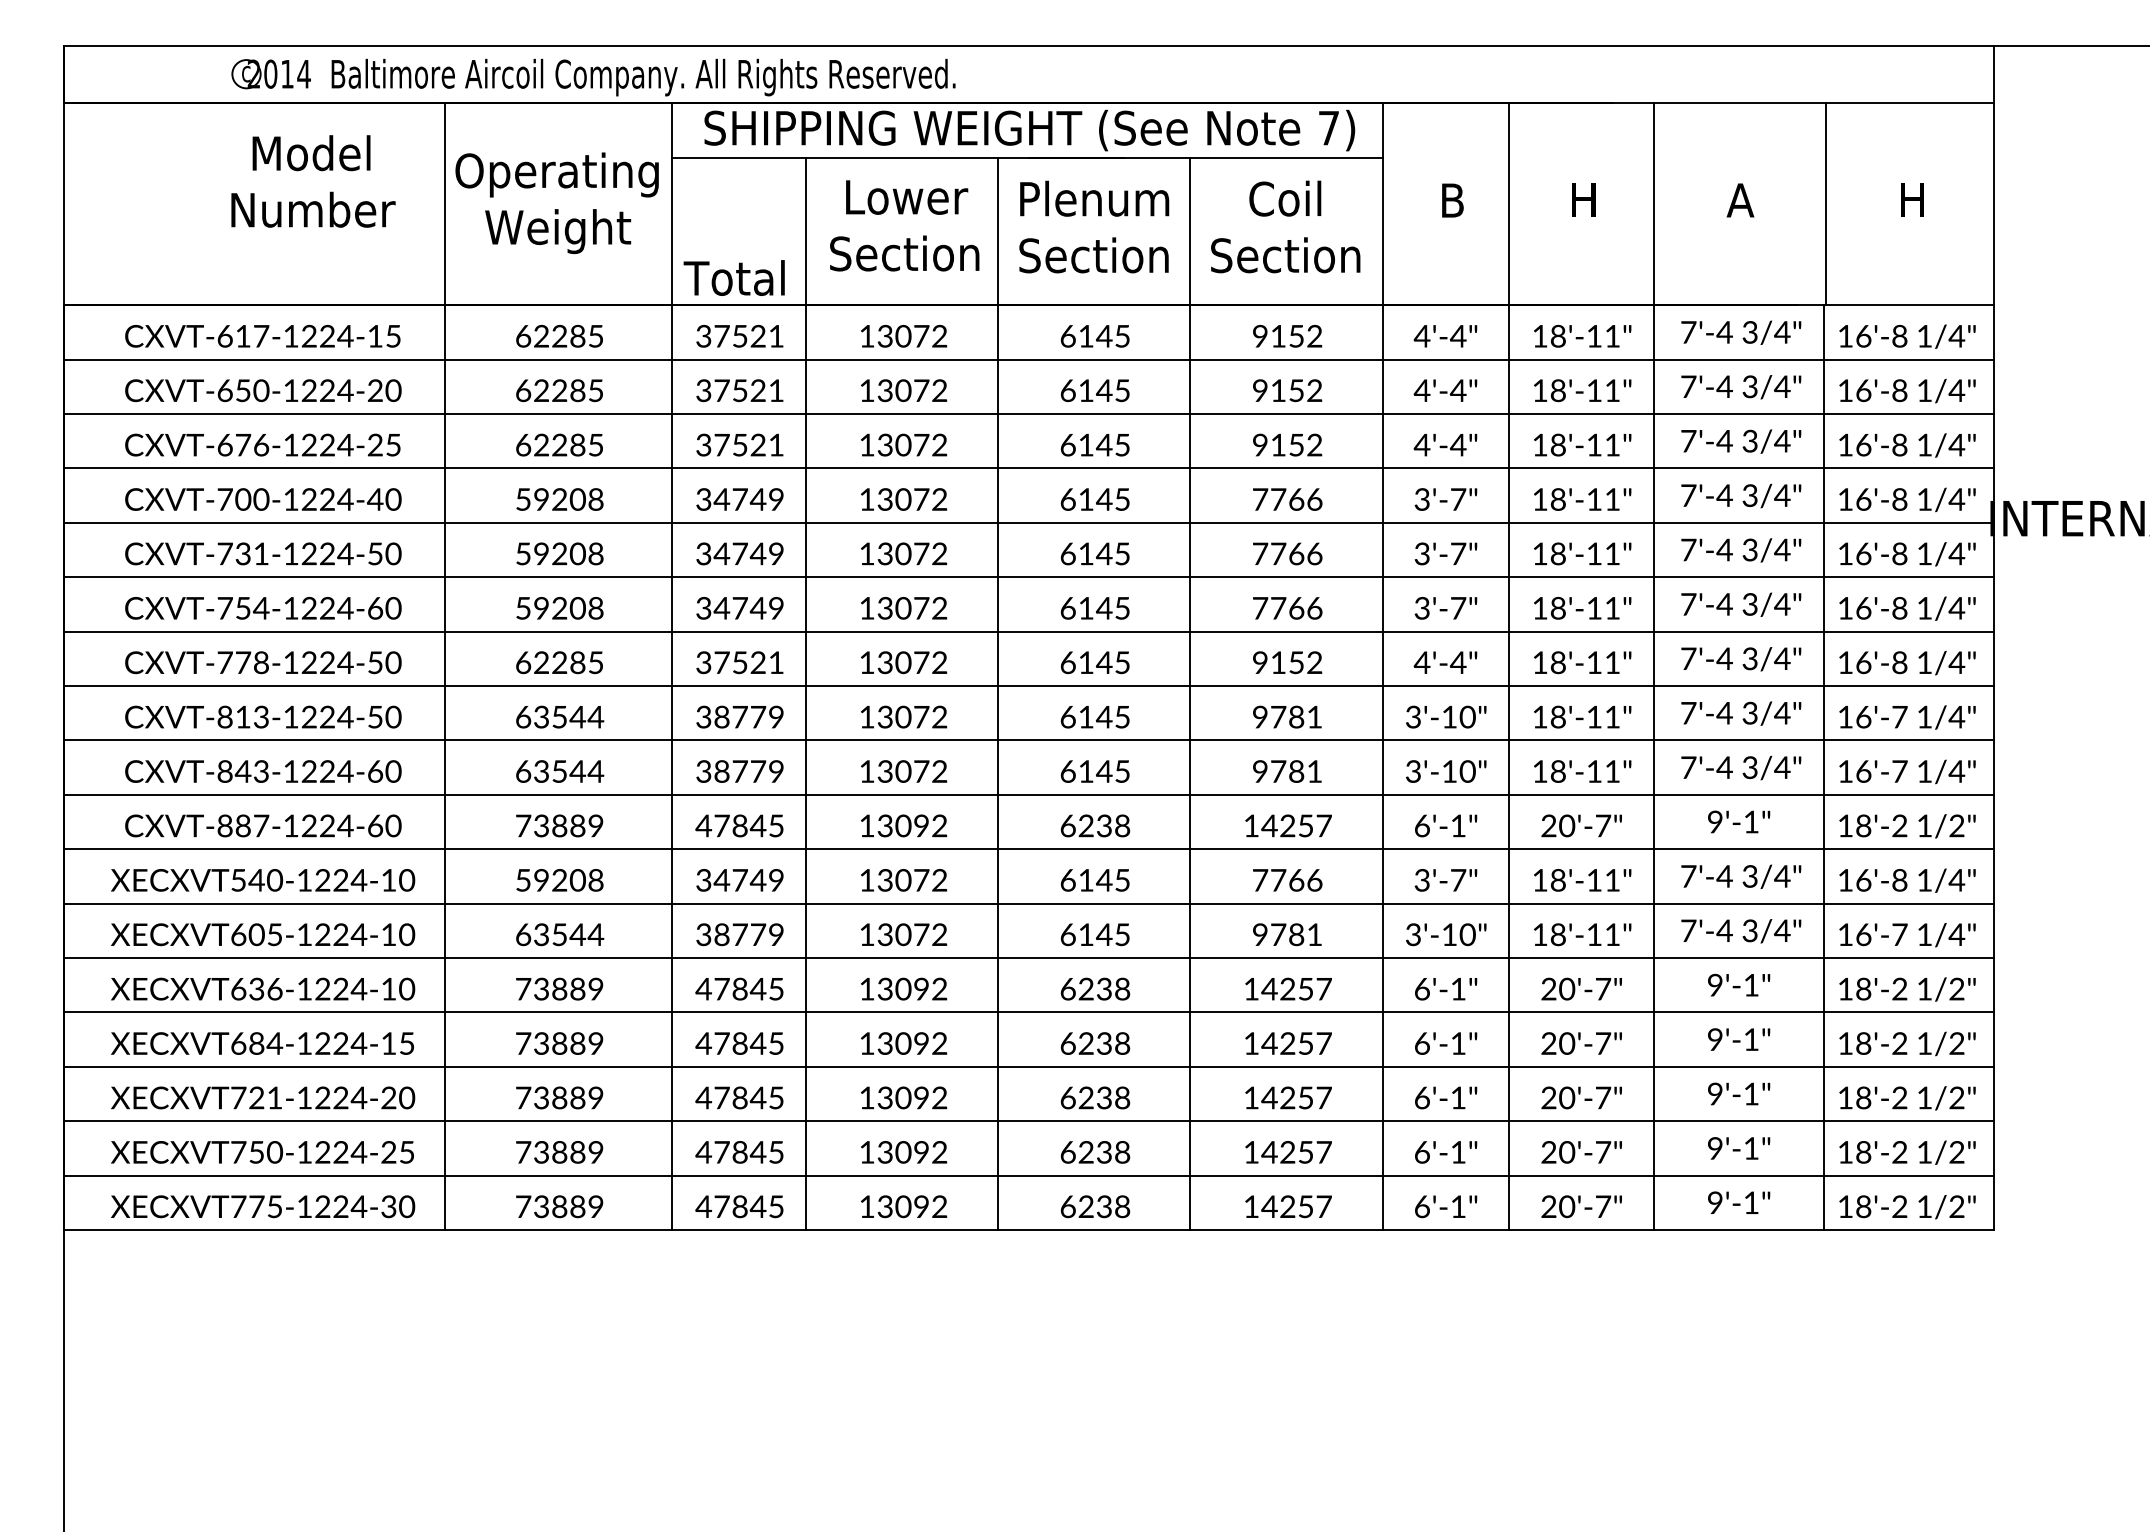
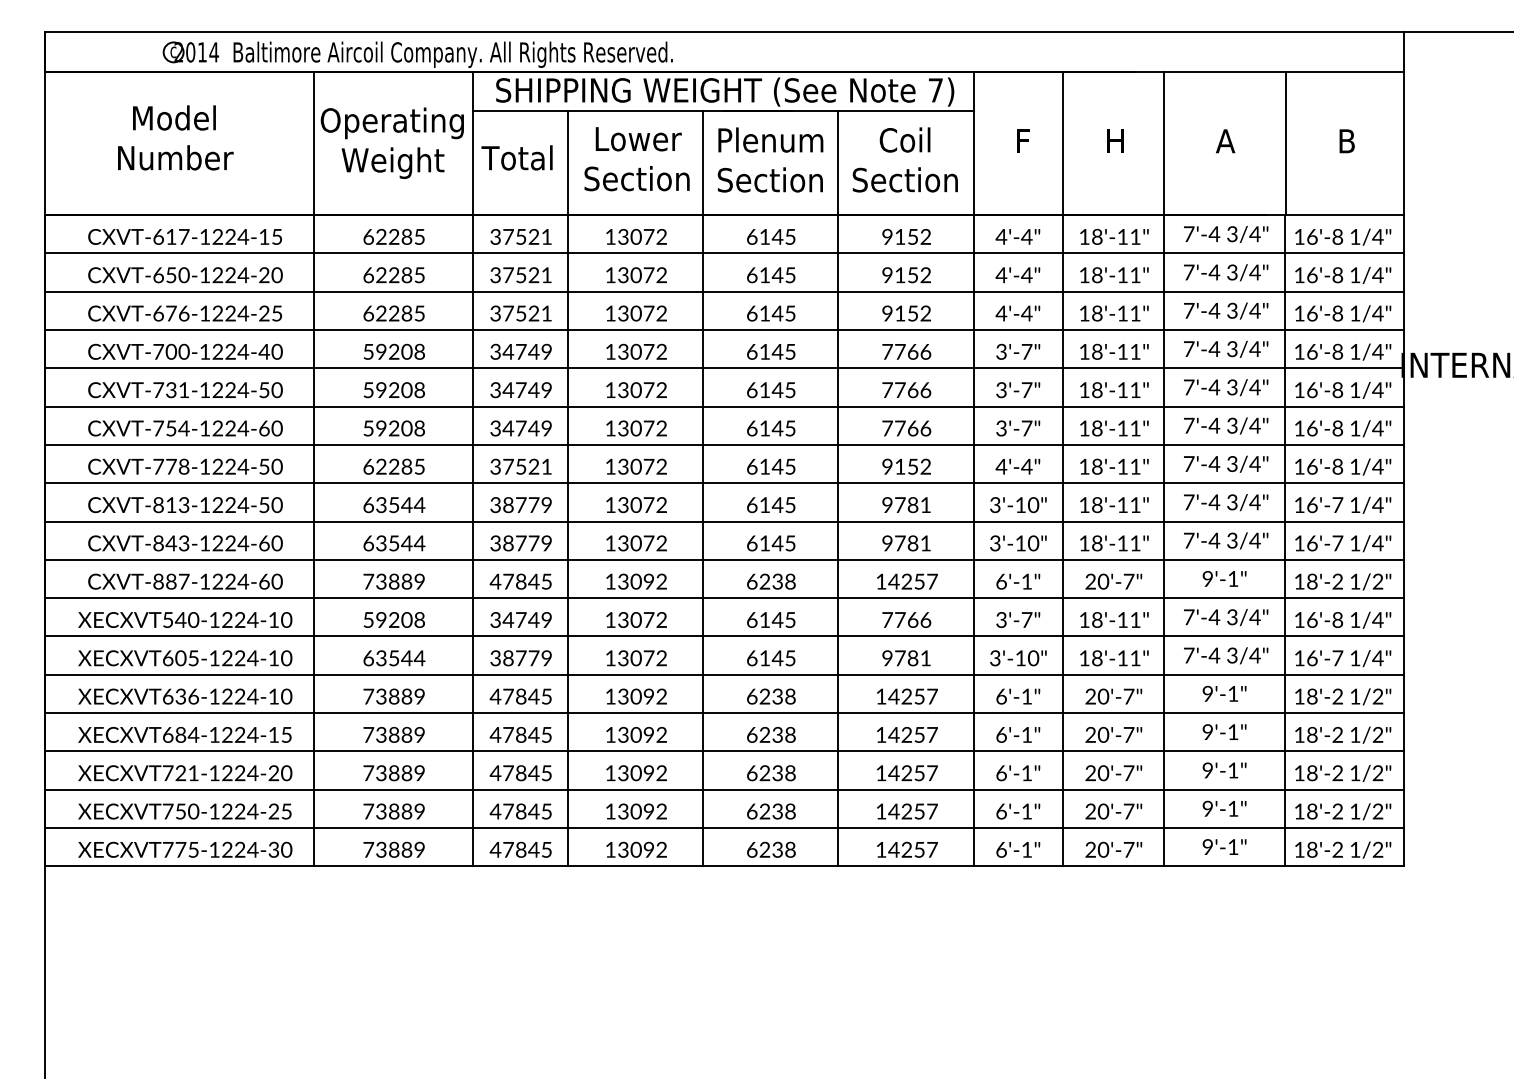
text: (313, 180) -> (175, 137), moved
text: (1452, 200) -> (1022, 141), B -> F
text: (1912, 200) -> (1346, 141), H -> B
text: (733, 277) -> (516, 157), moved

